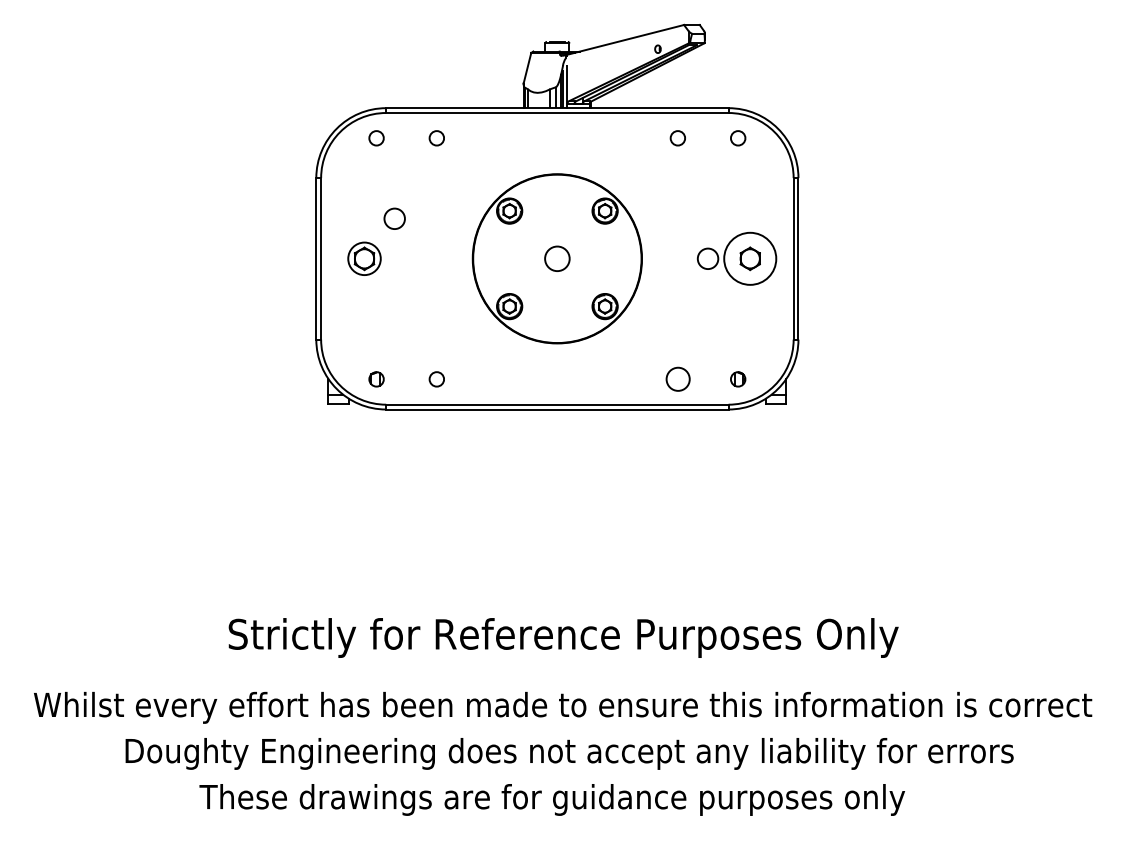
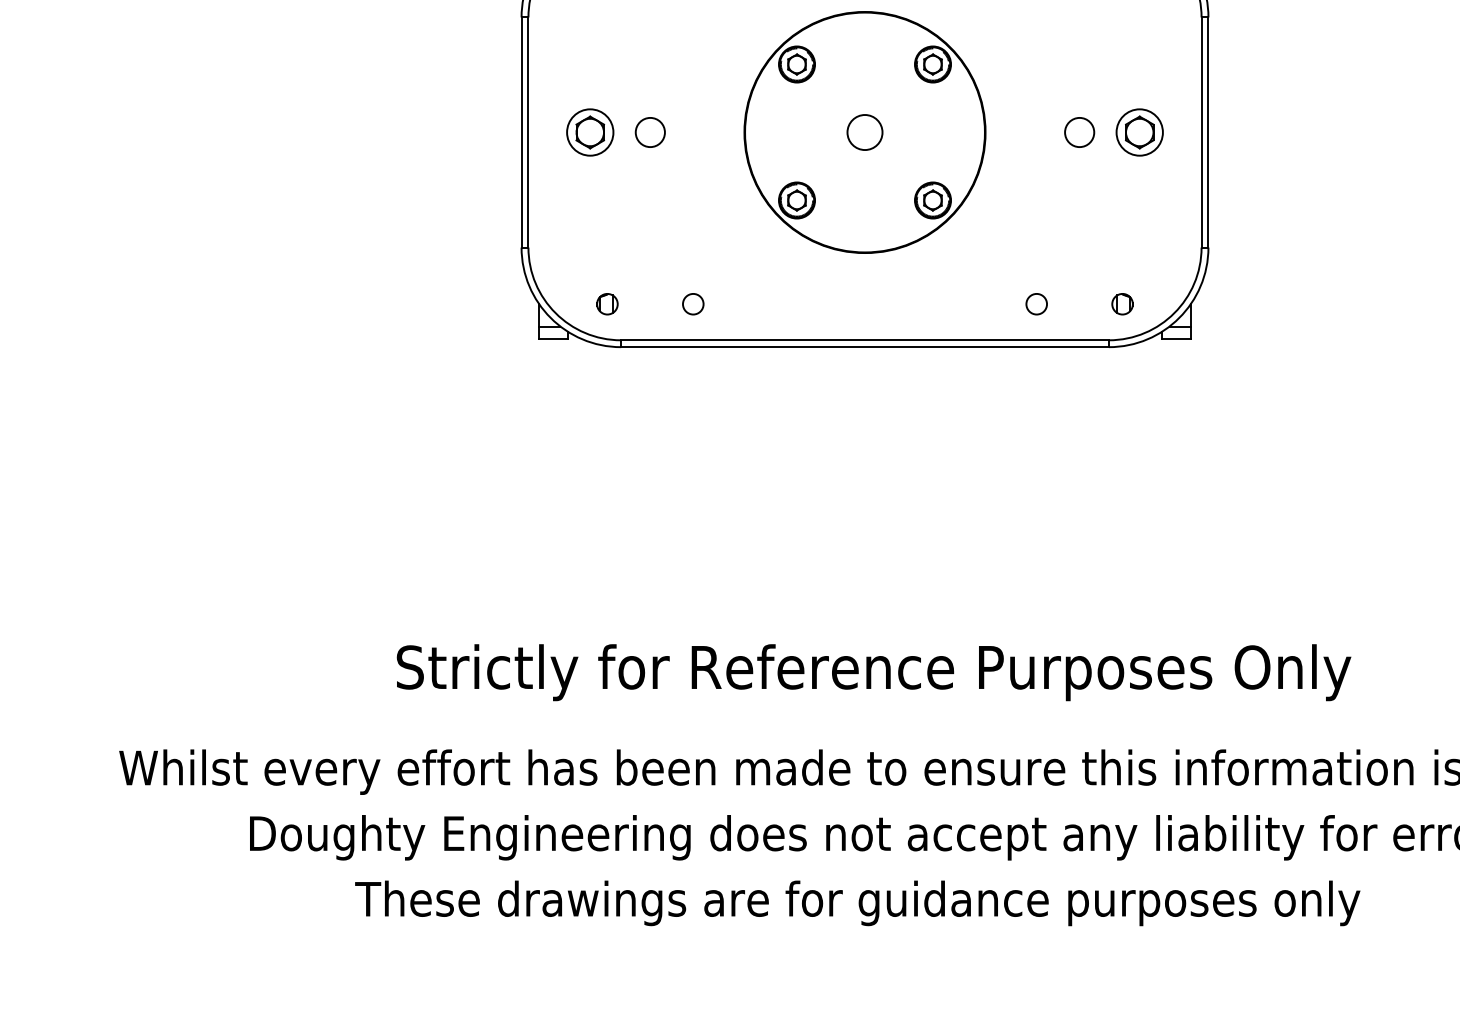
circle: (394, 218) -> (650, 132), moved
circle: (749, 258) -> (1138, 132), size x0.62
circle: (677, 379) -> (1036, 304), size x0.62

